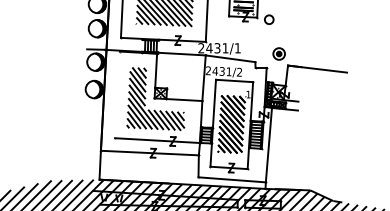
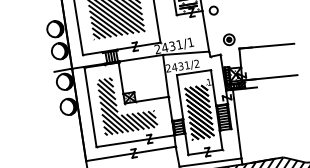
line: (256, 39) -> (205, 30), added
line: (117, 94) -> (90, 107), added
line: (313, 103) -> (269, 78), added

